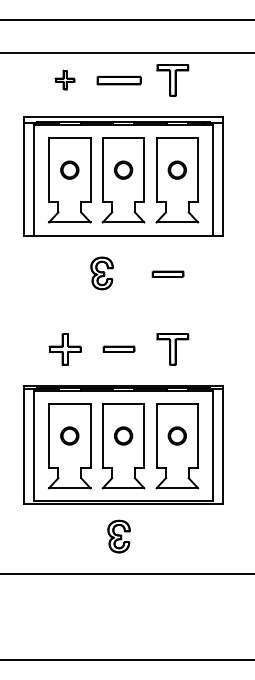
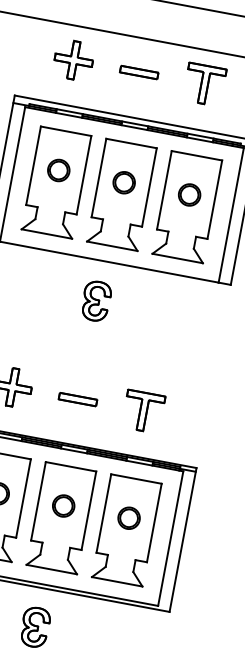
part: (64, 79) -> (72, 58), size x1.67
part: (118, 79) -> (138, 71), size x0.71
part: (101, 273) -> (95, 301), moved
part: (167, 273) -> (154, 318), removed

